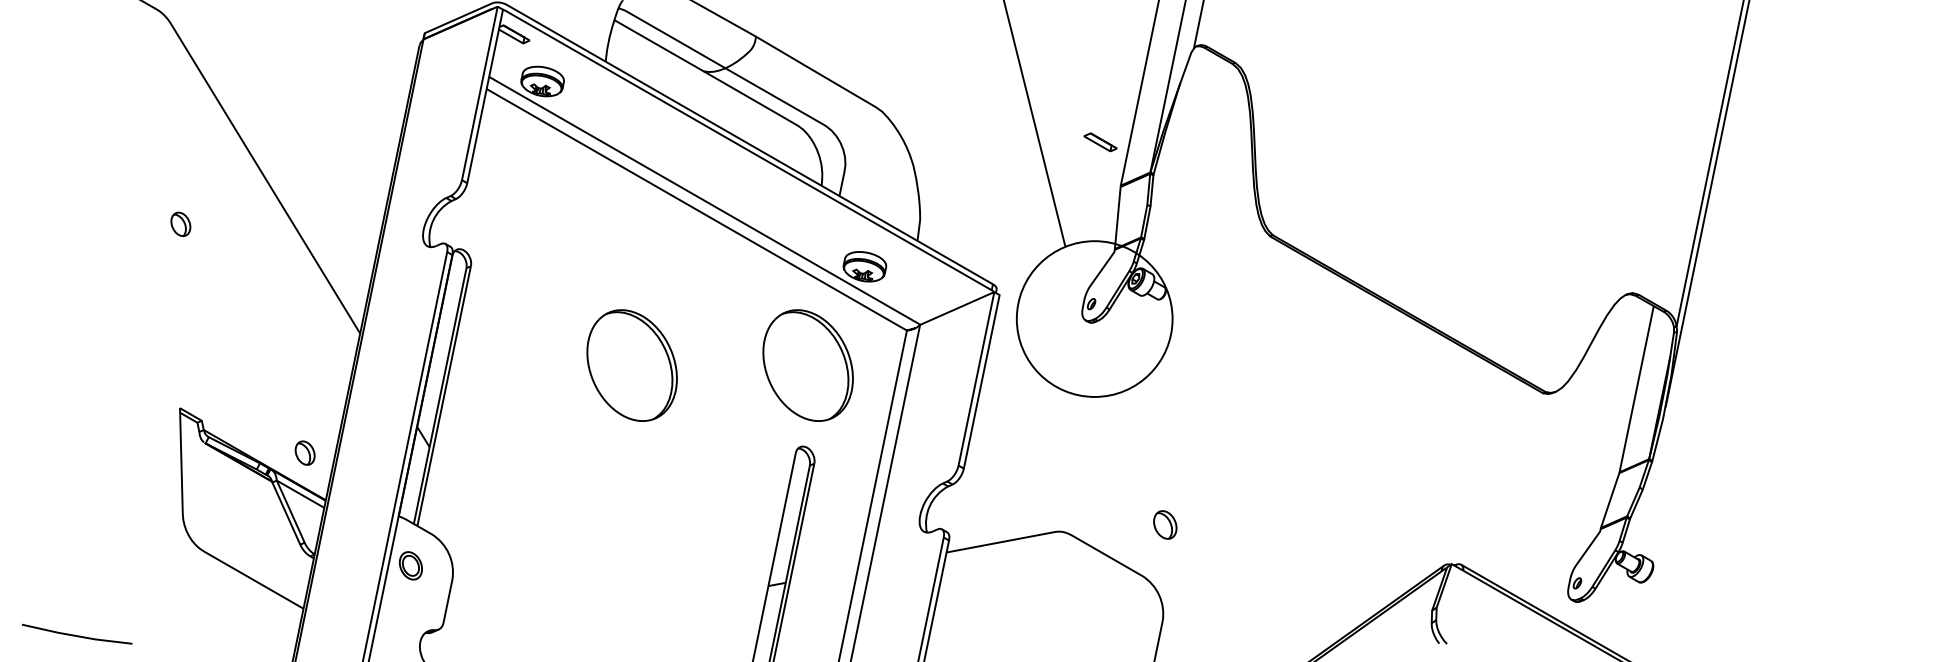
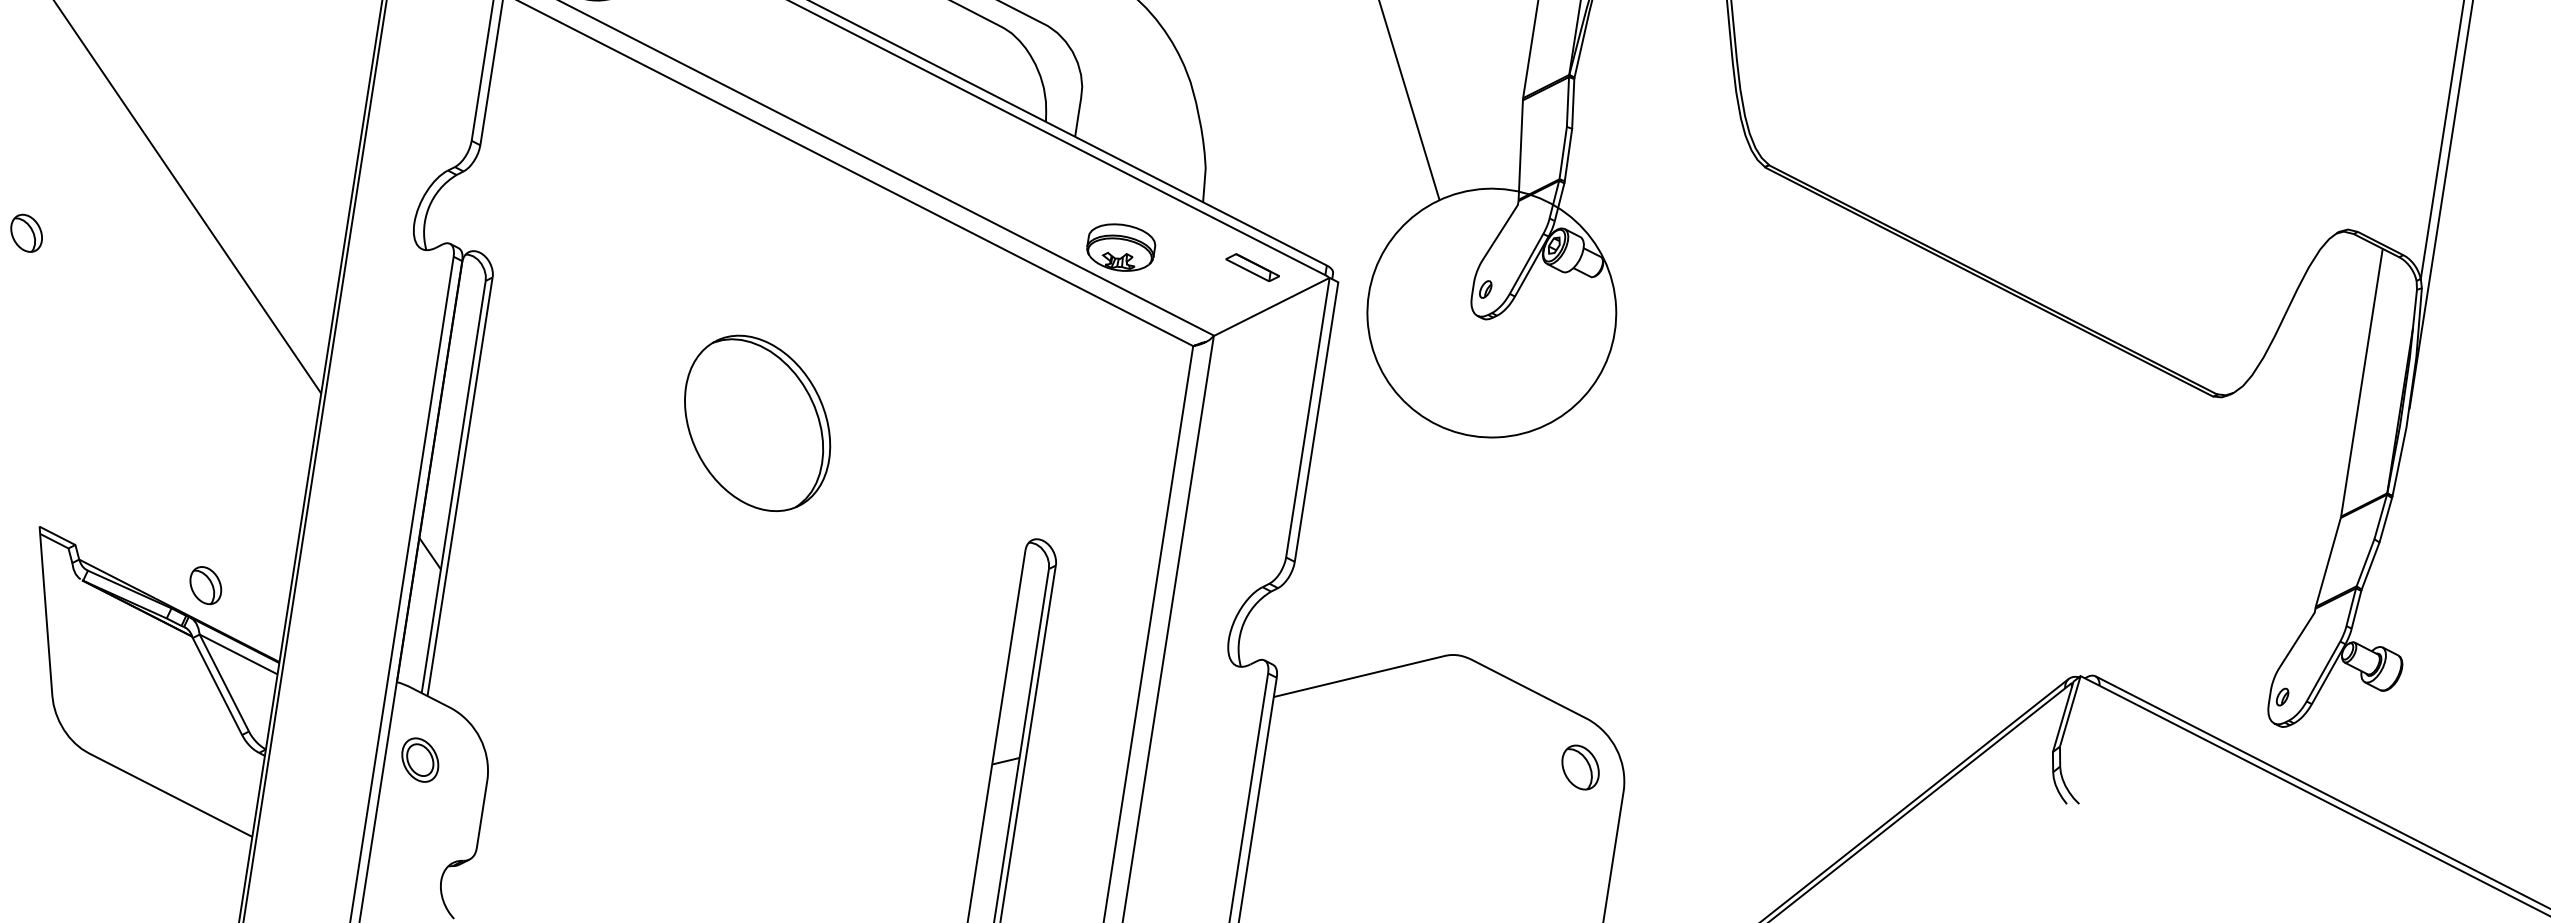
part: (1100, 141) -> (1252, 266), moved
part: (807, 365) -> (1037, 409), removed
part: (304, 452) -> (204, 584), moved
part: (1165, 524) -> (1580, 766), moved

